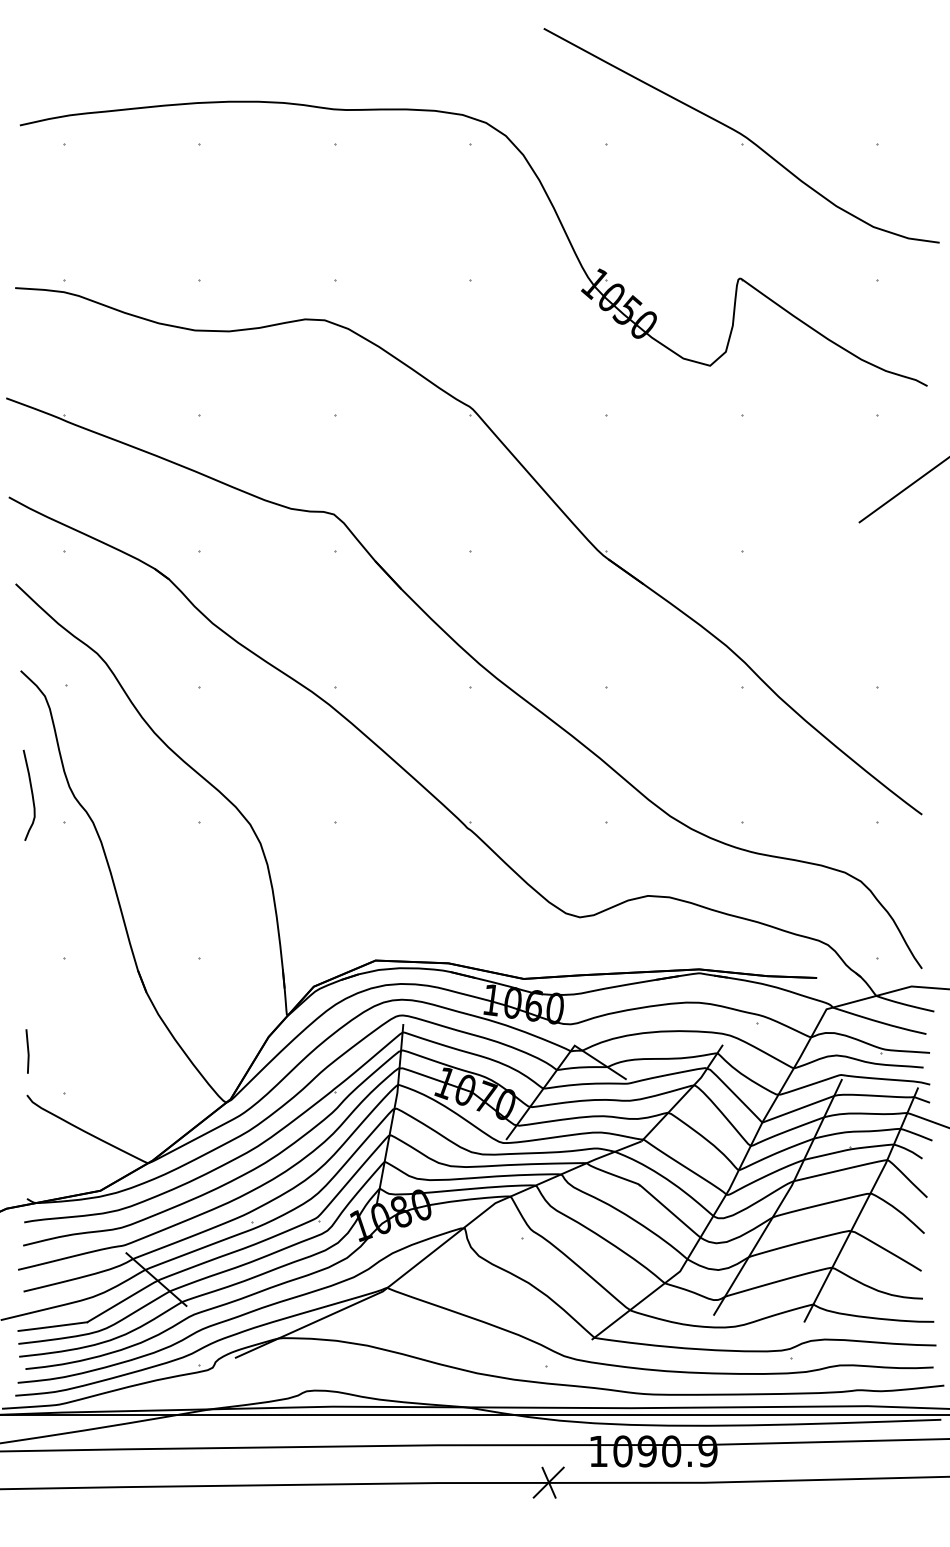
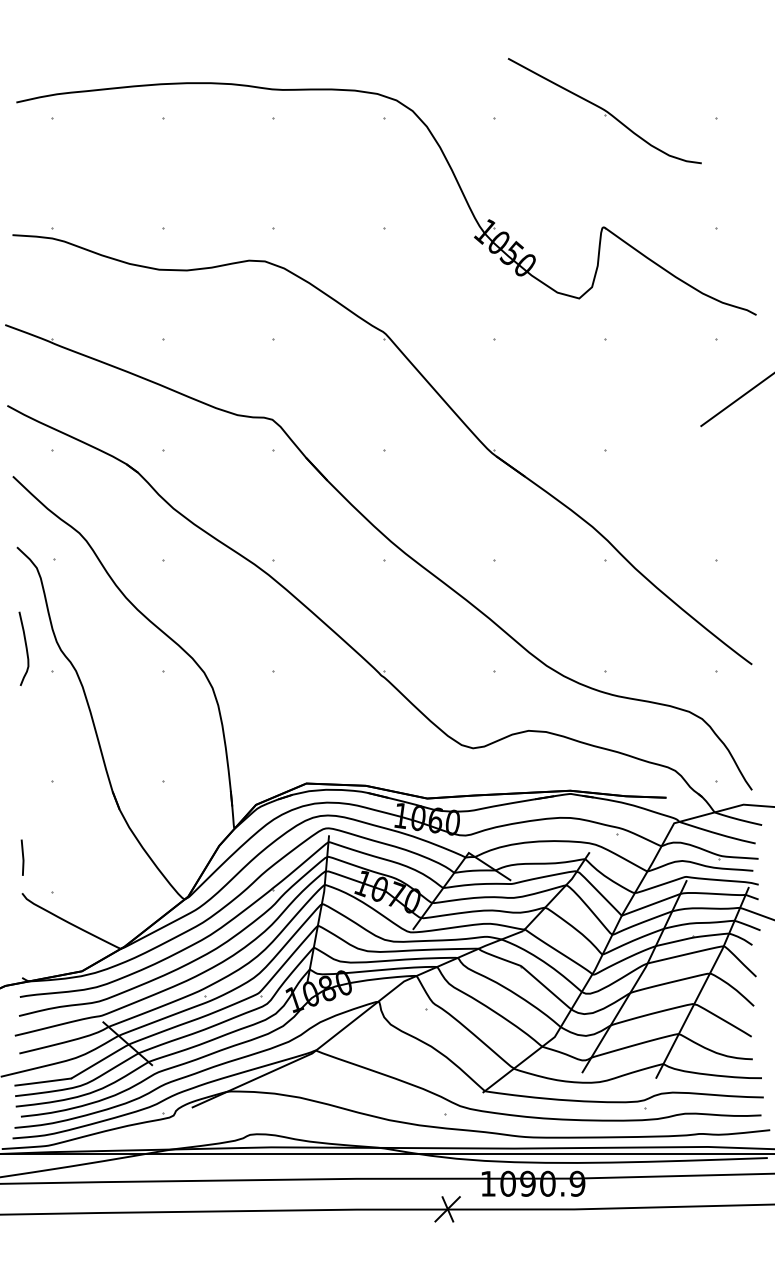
part: (741, 135) -> (604, 110), size x0.6

